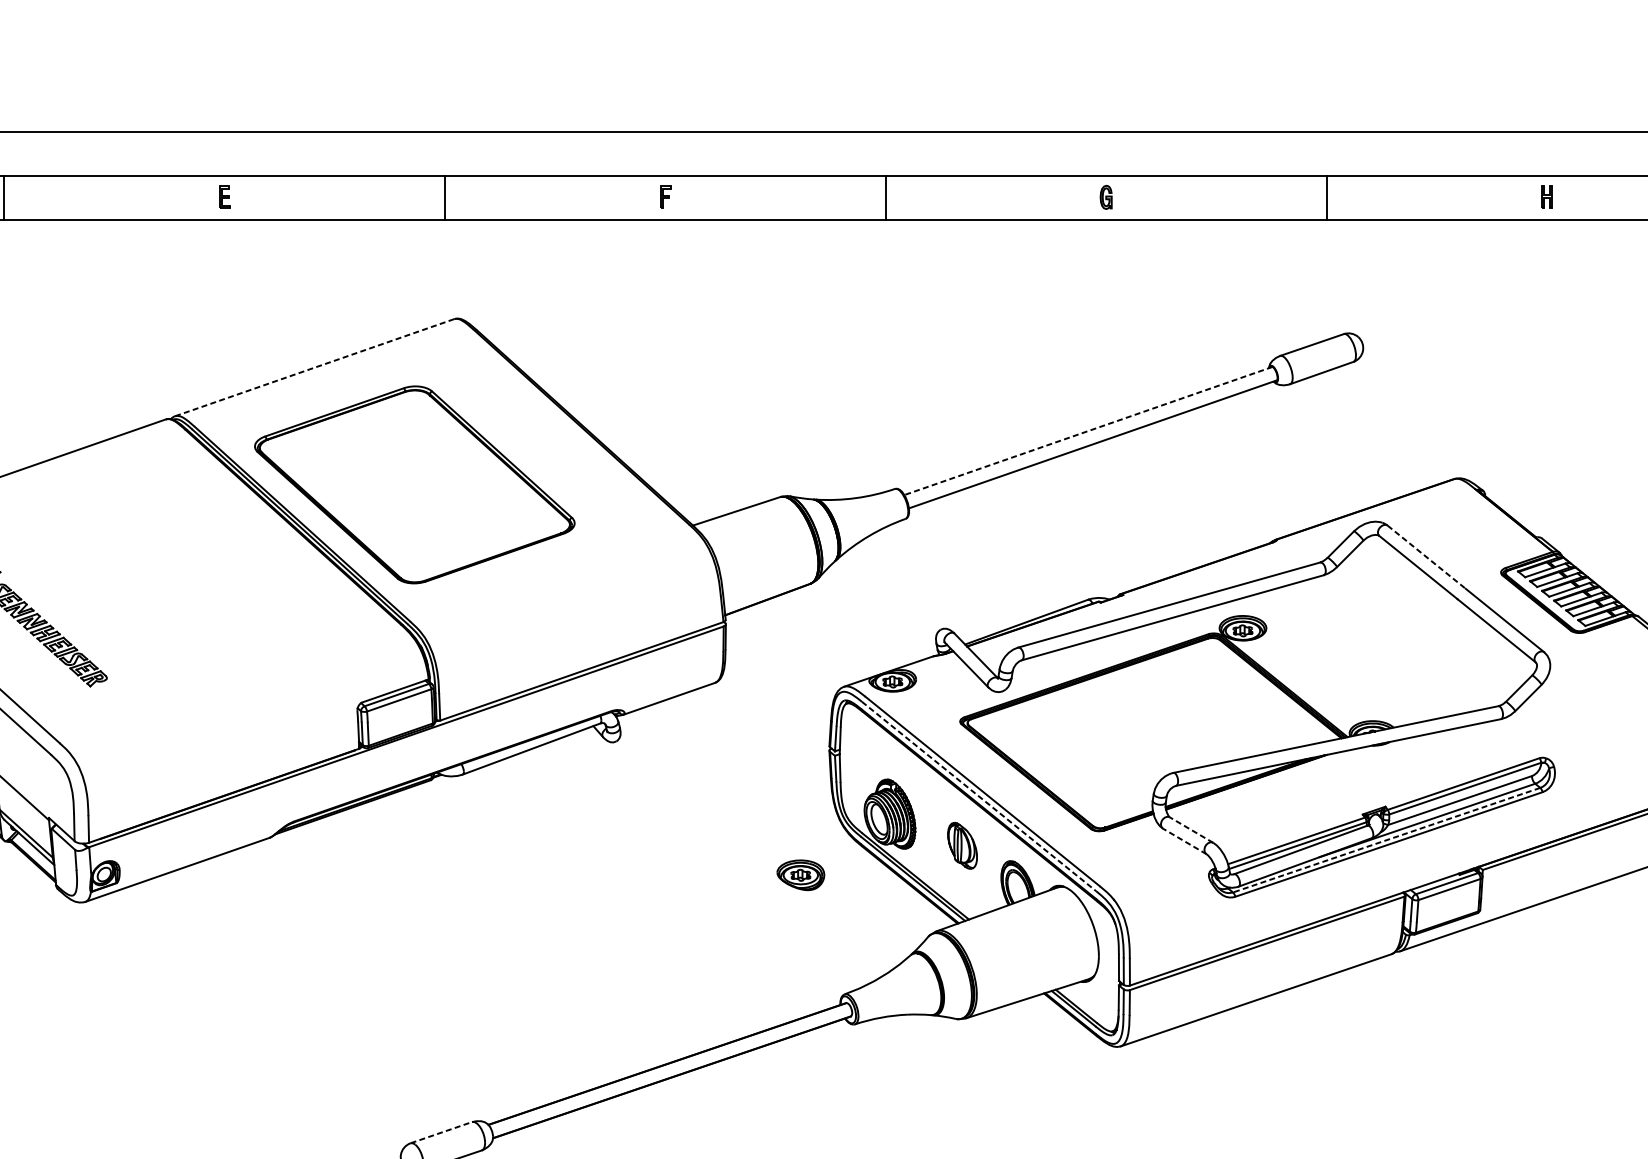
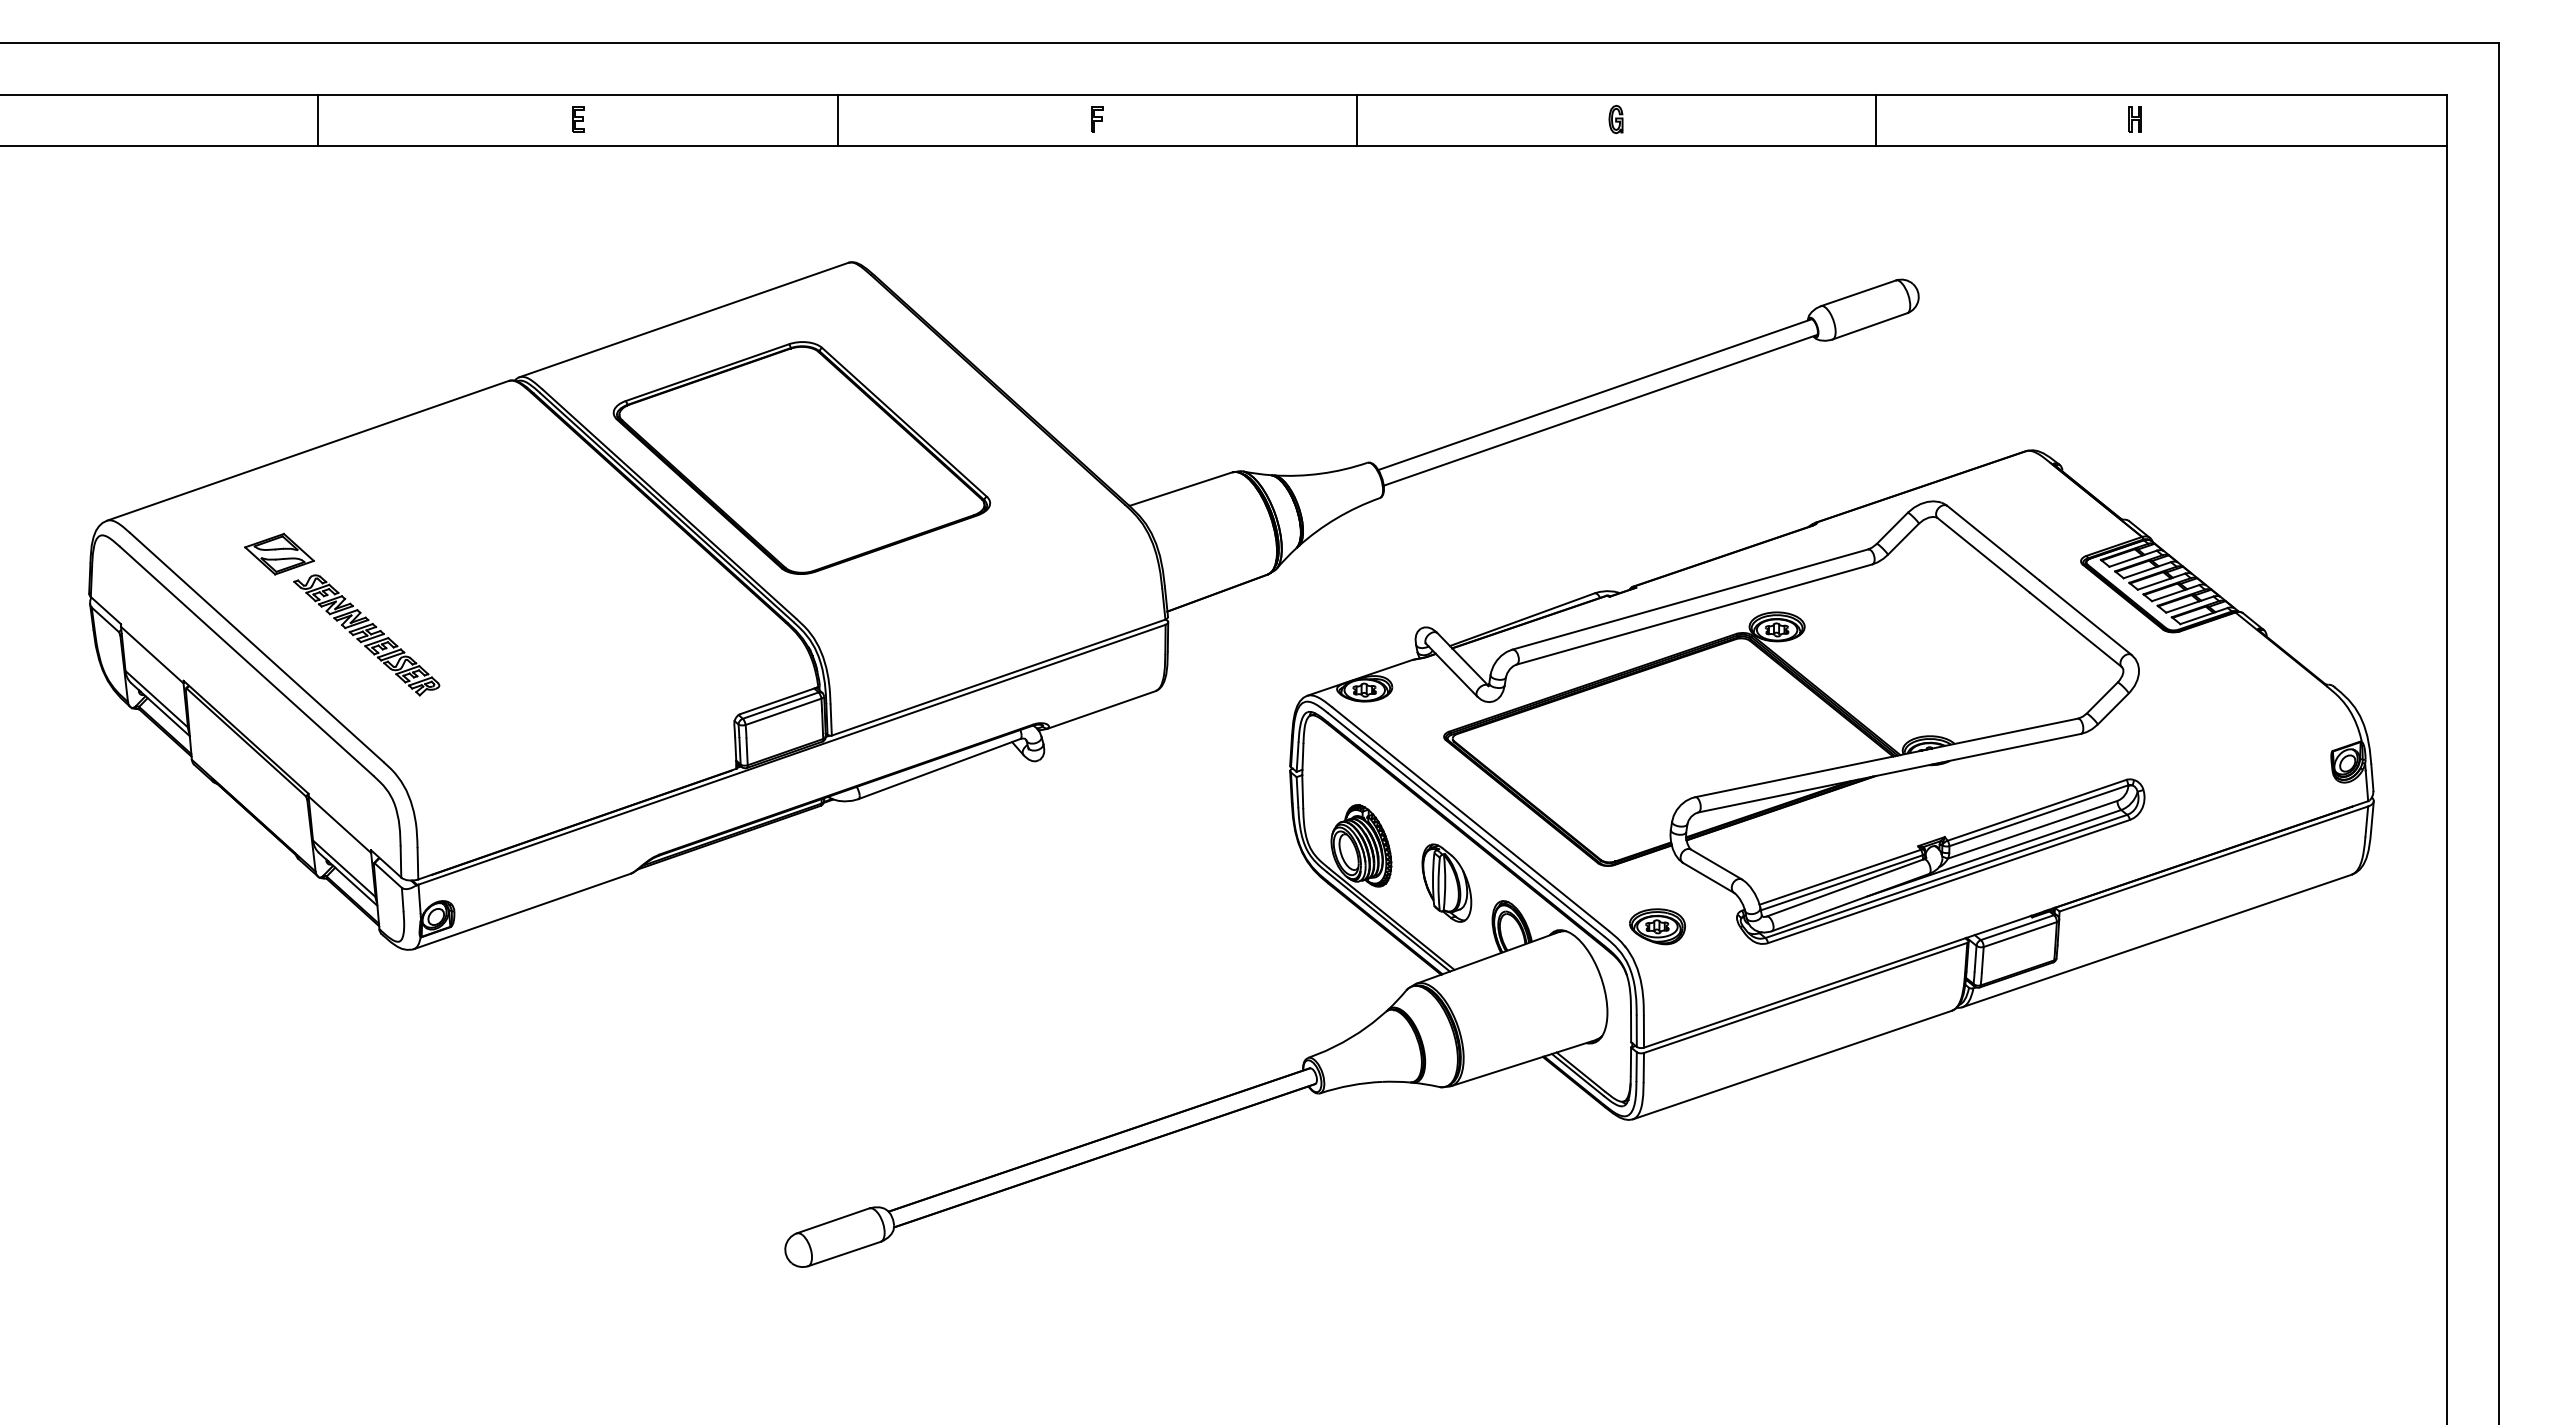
line: (315, 367) -> (684, 319), dashed -> solid
line: (1088, 430) -> (1595, 394), dashed -> solid
line: (1426, 557) -> (1993, 543), dashed -> solid
line: (979, 796) -> (1466, 825), dashed -> solid
line: (1191, 830) -> (1716, 864), dashed -> solid
line: (1385, 840) -> (1945, 876), dashed -> solid
line: (1184, 841) -> (1708, 878), dashed -> solid
part: (962, 845) -> (1446, 882), size x1.43
part: (800, 875) -> (1657, 926), moved
line: (441, 1132) -> (833, 1220), dashed -> solid

